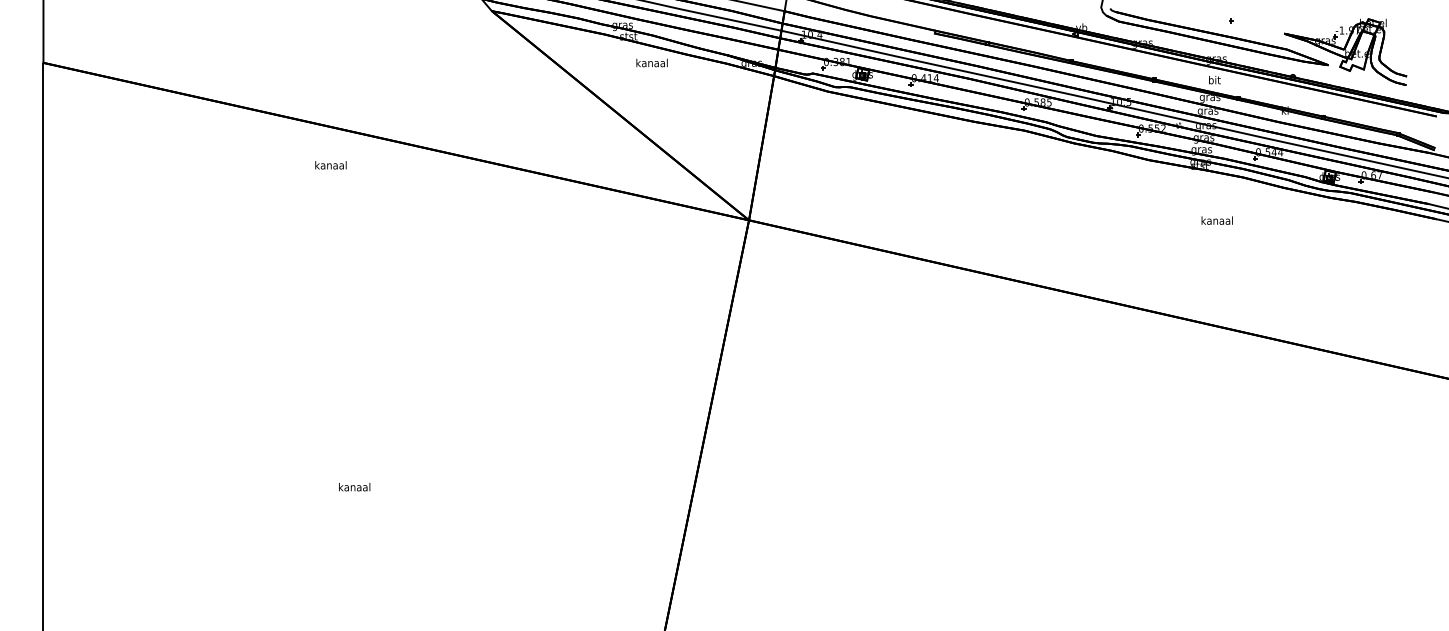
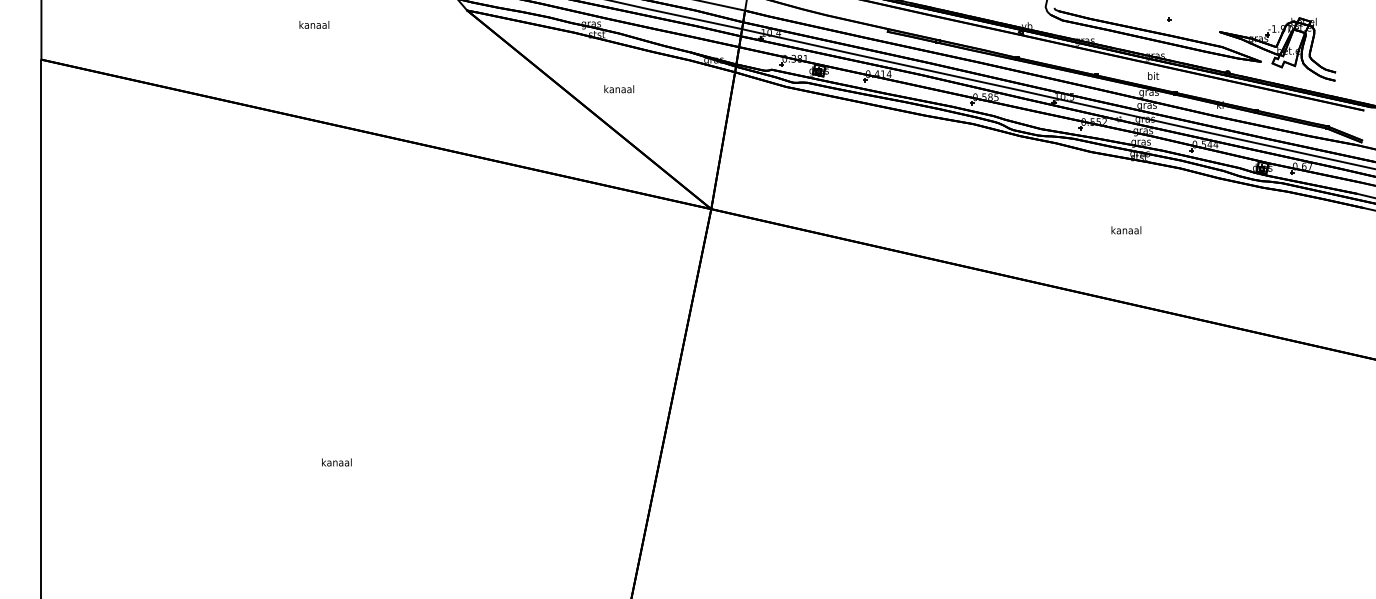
text: (651, 62) -> (618, 88), moved
text: (330, 165) -> (313, 25), moved
text: (1216, 220) -> (1125, 230), moved

